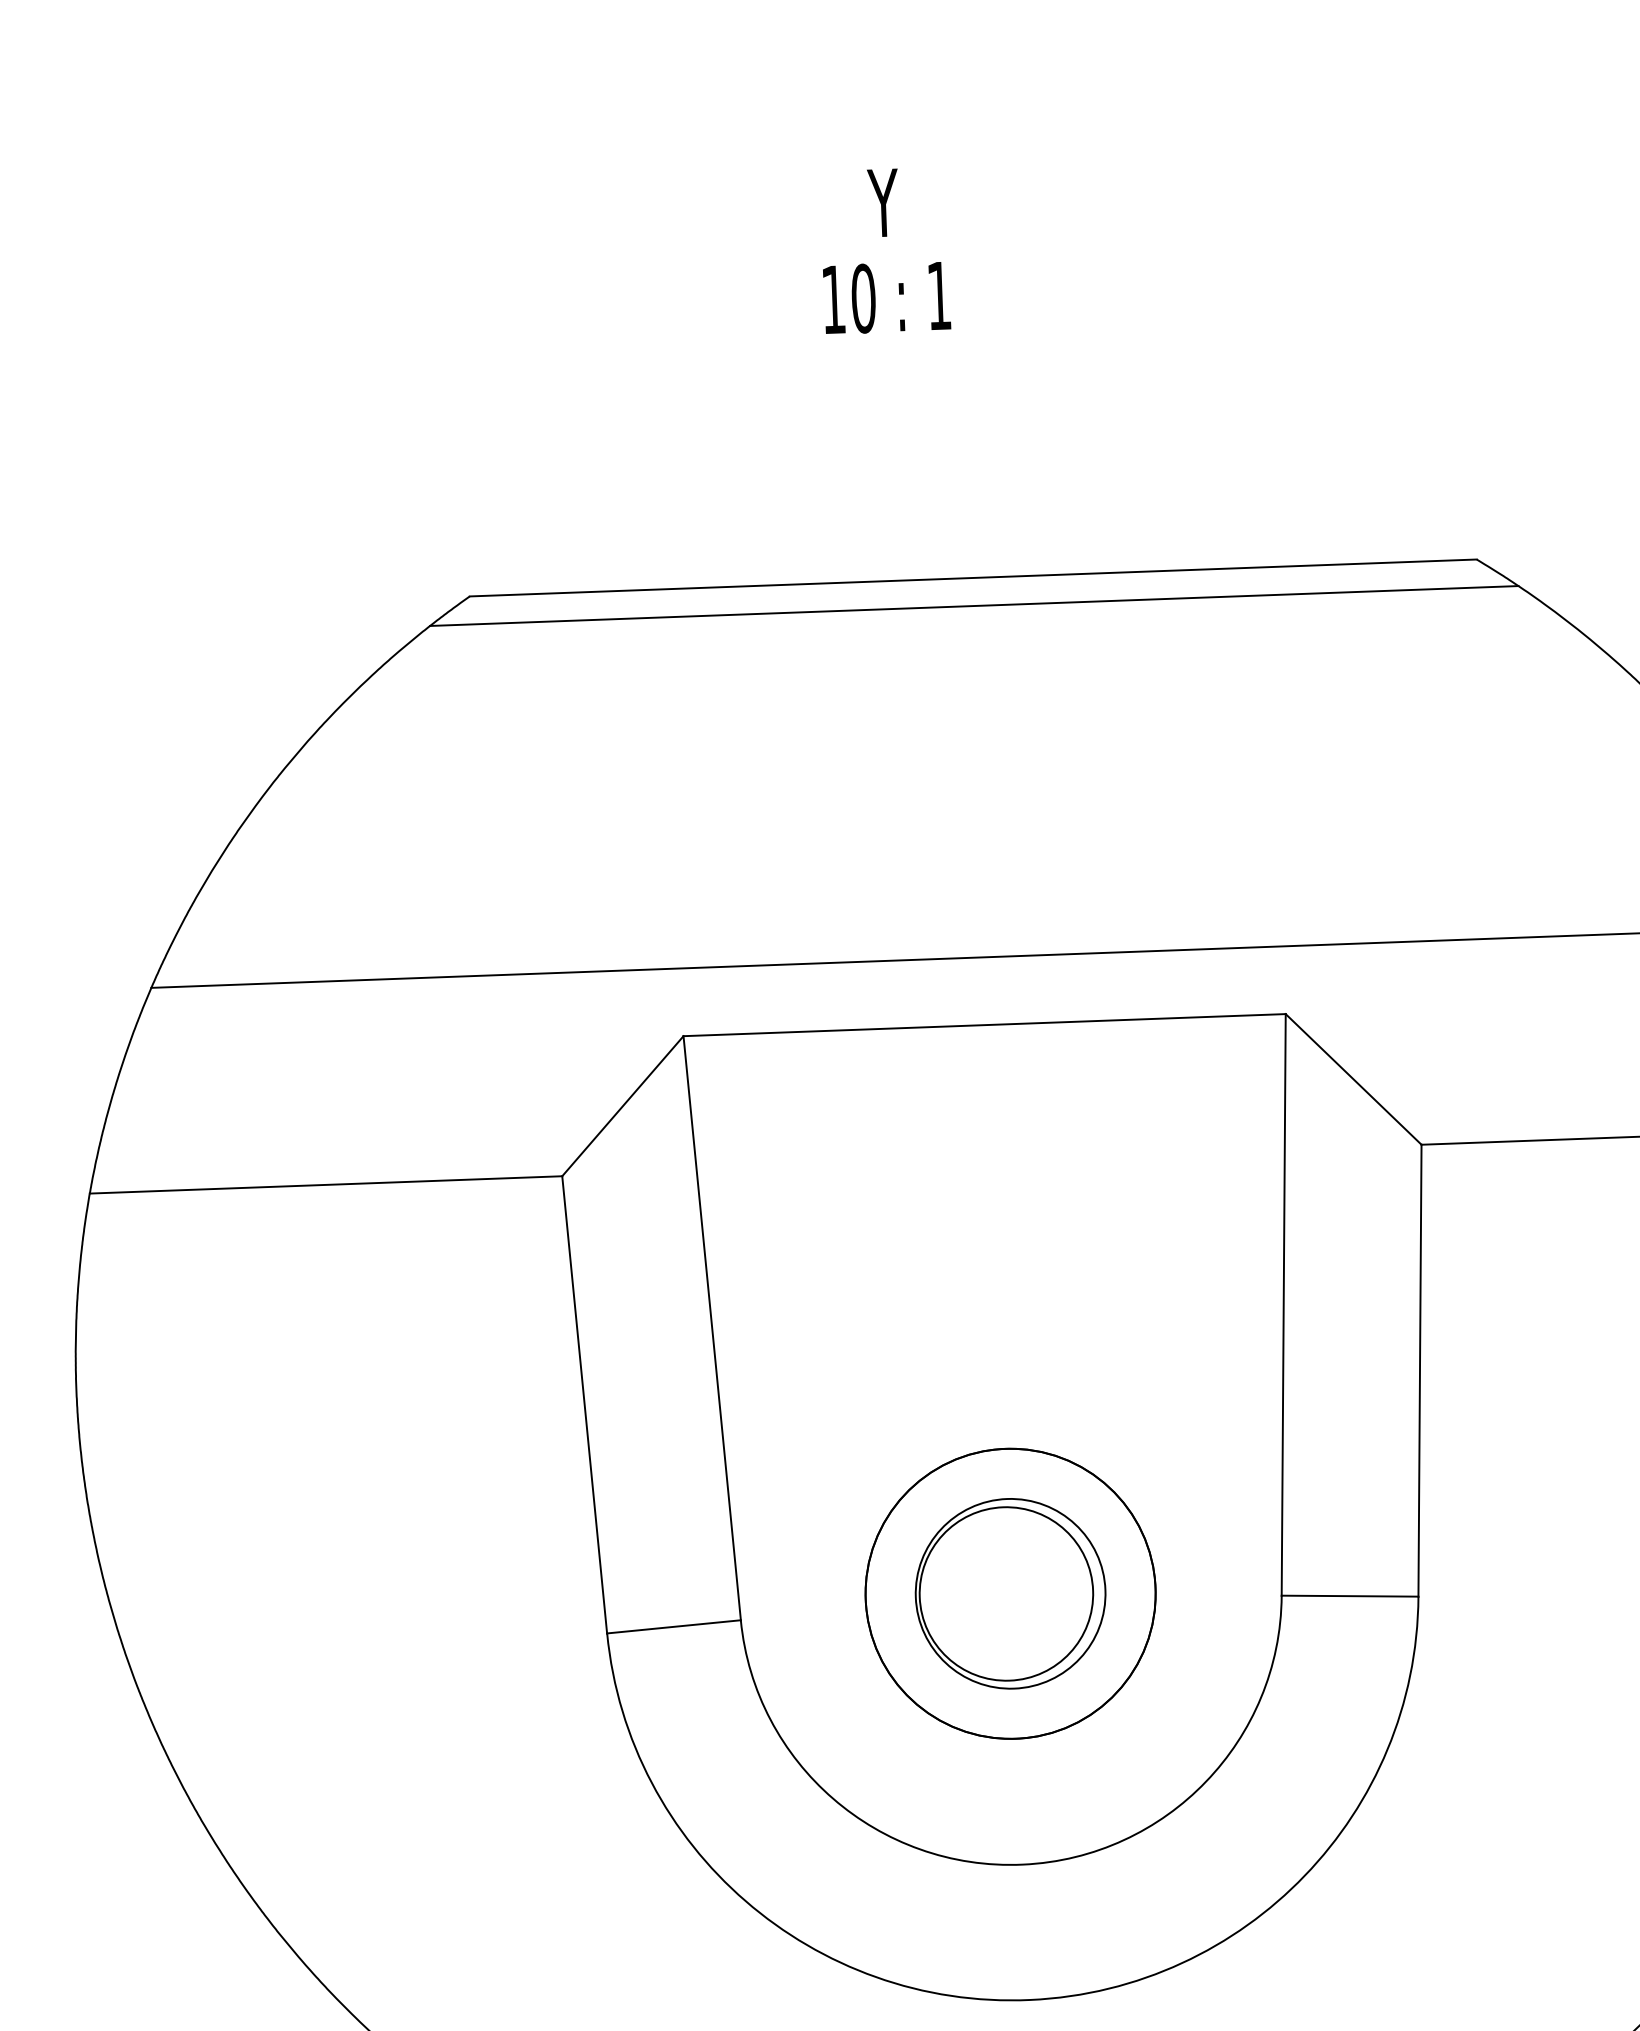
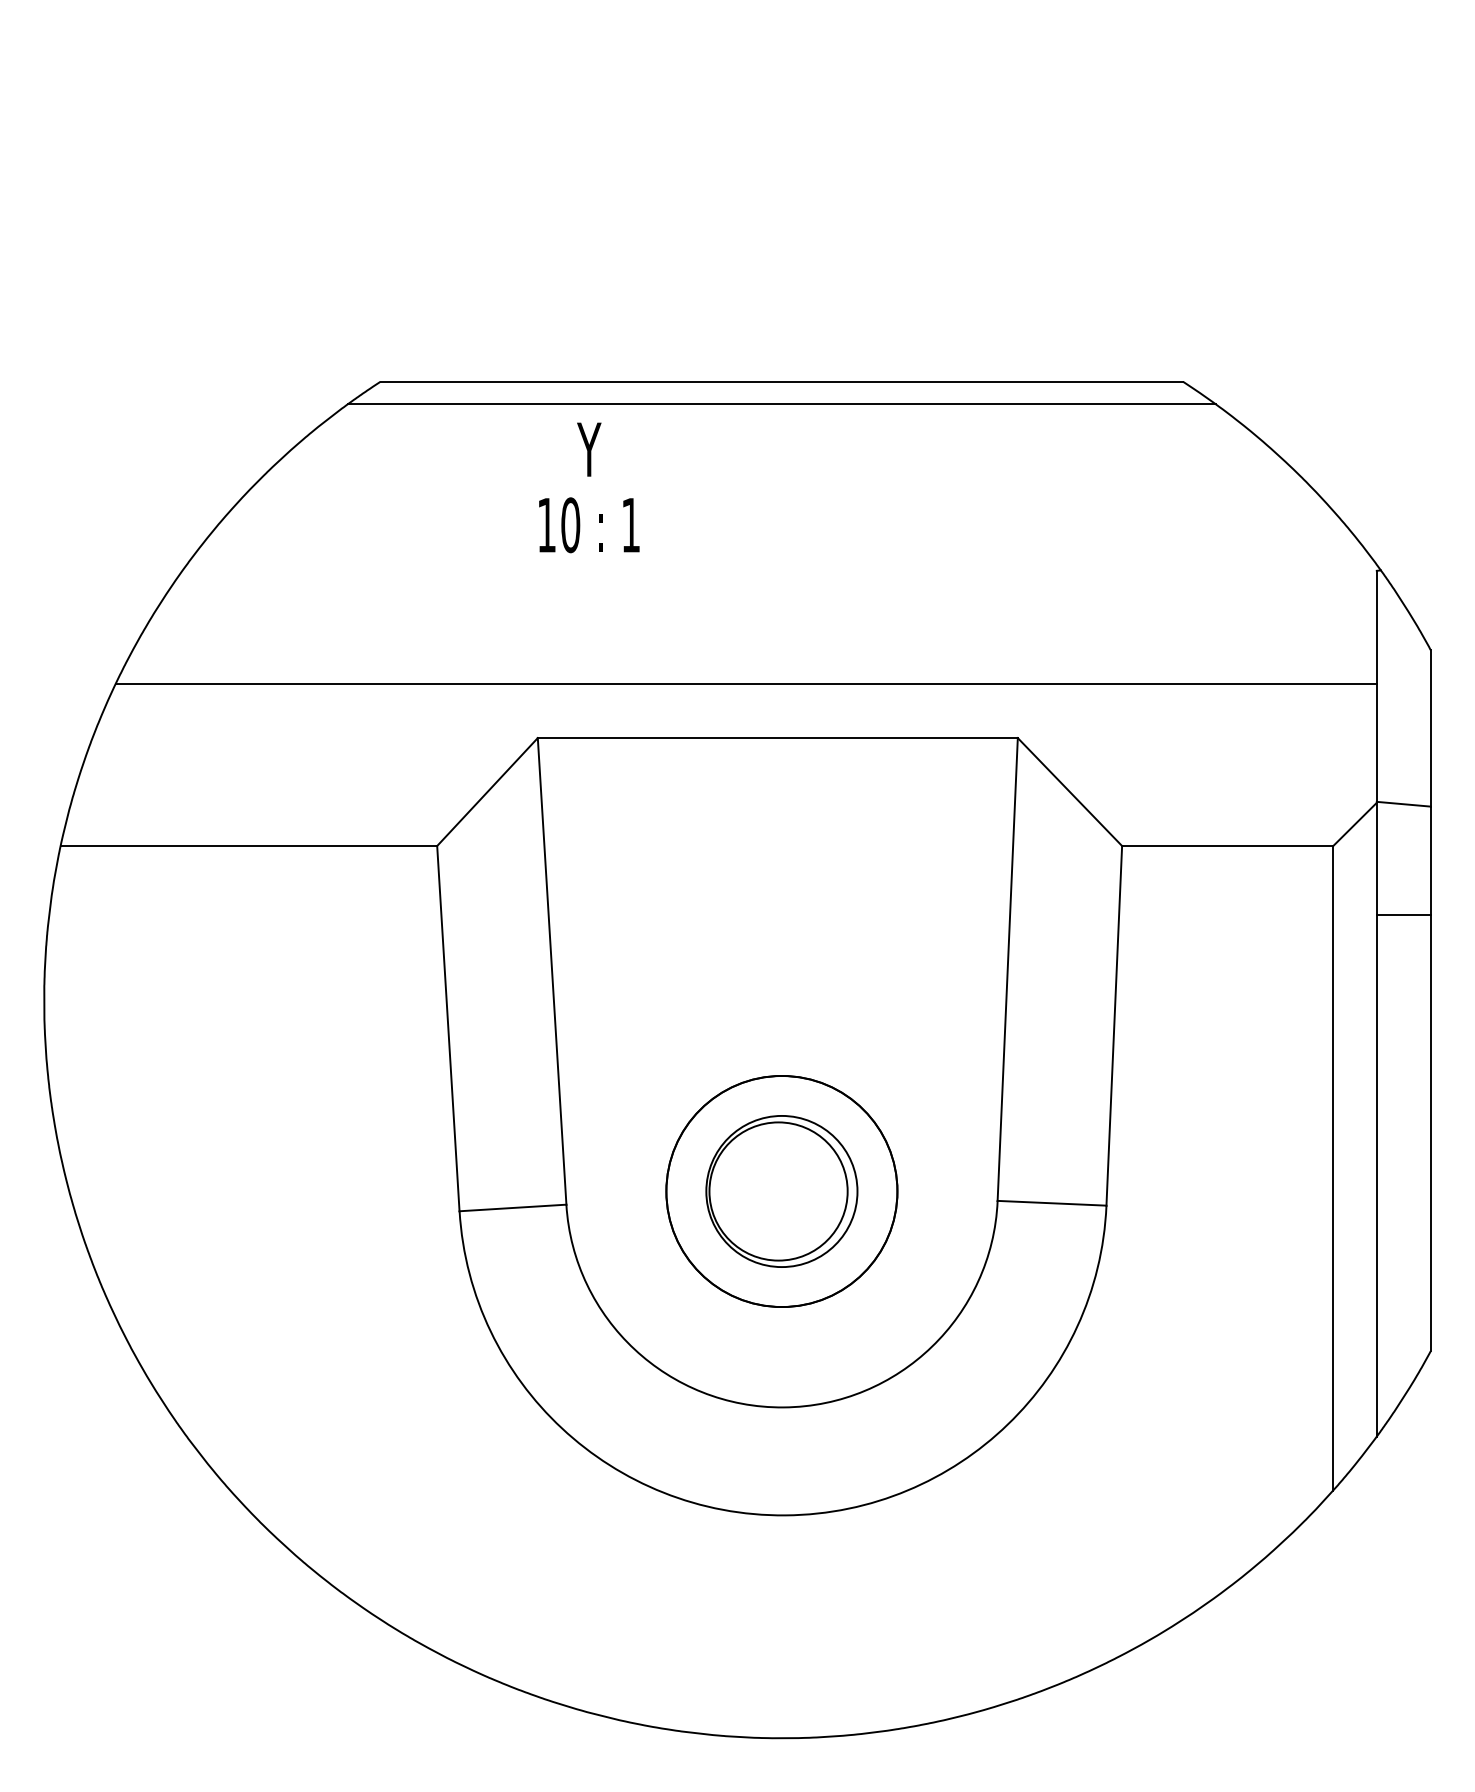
text: (885, 250) -> (589, 487), moved

